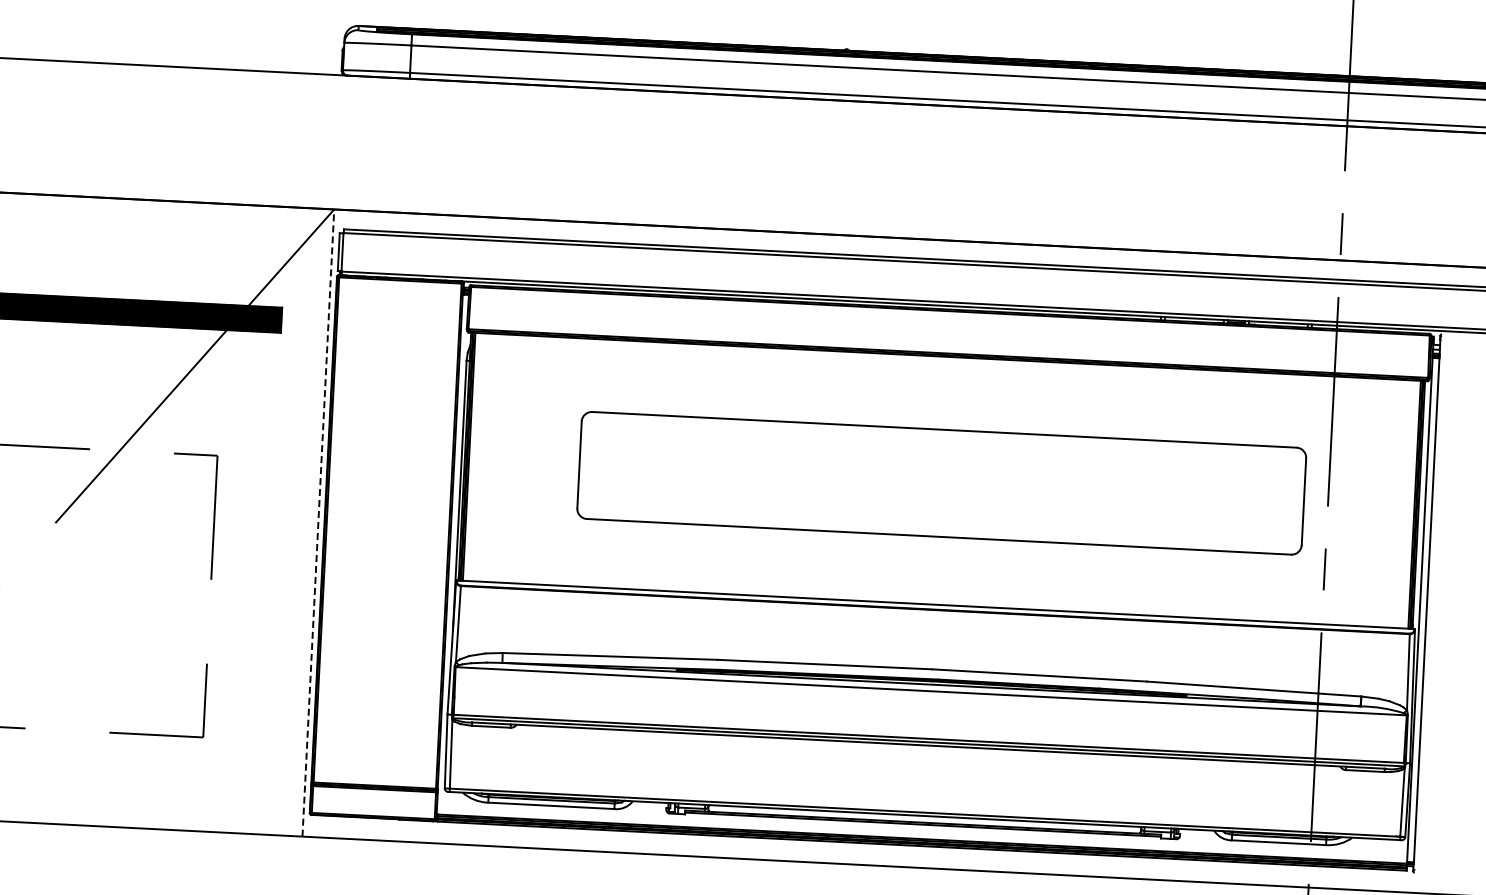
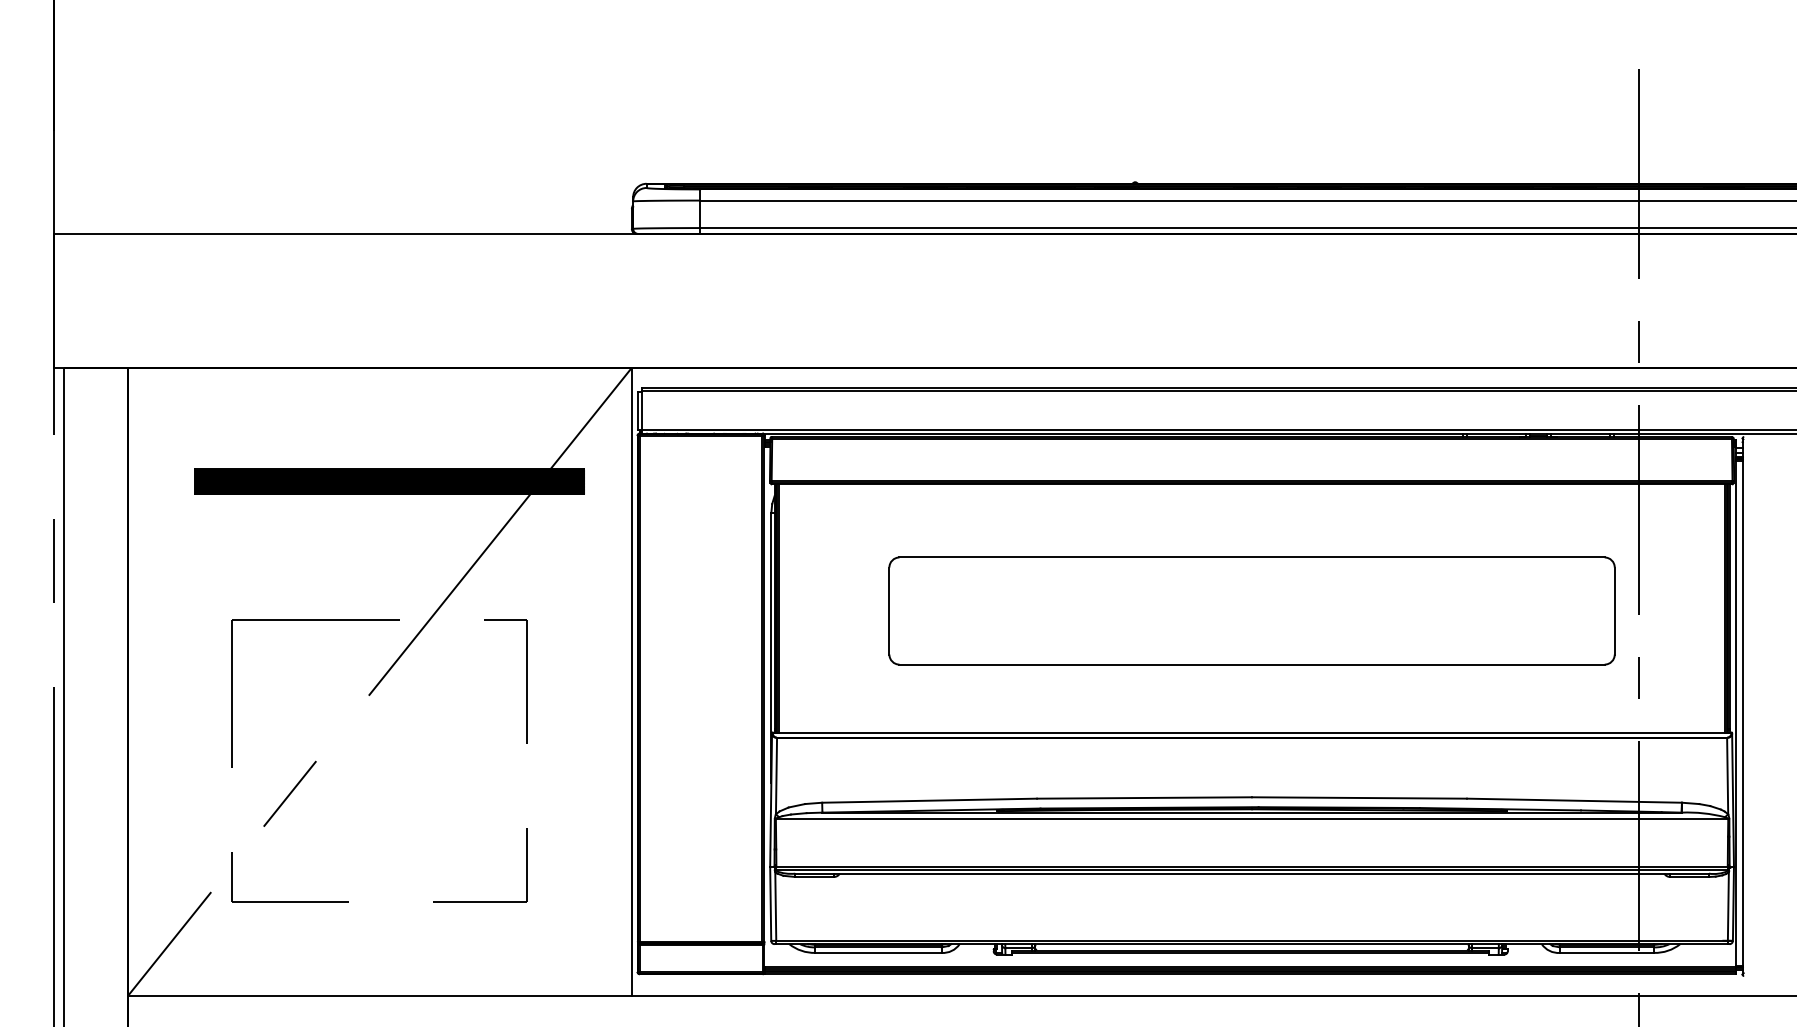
line: (318, 523) -> (631, 682), dashed -> solid

